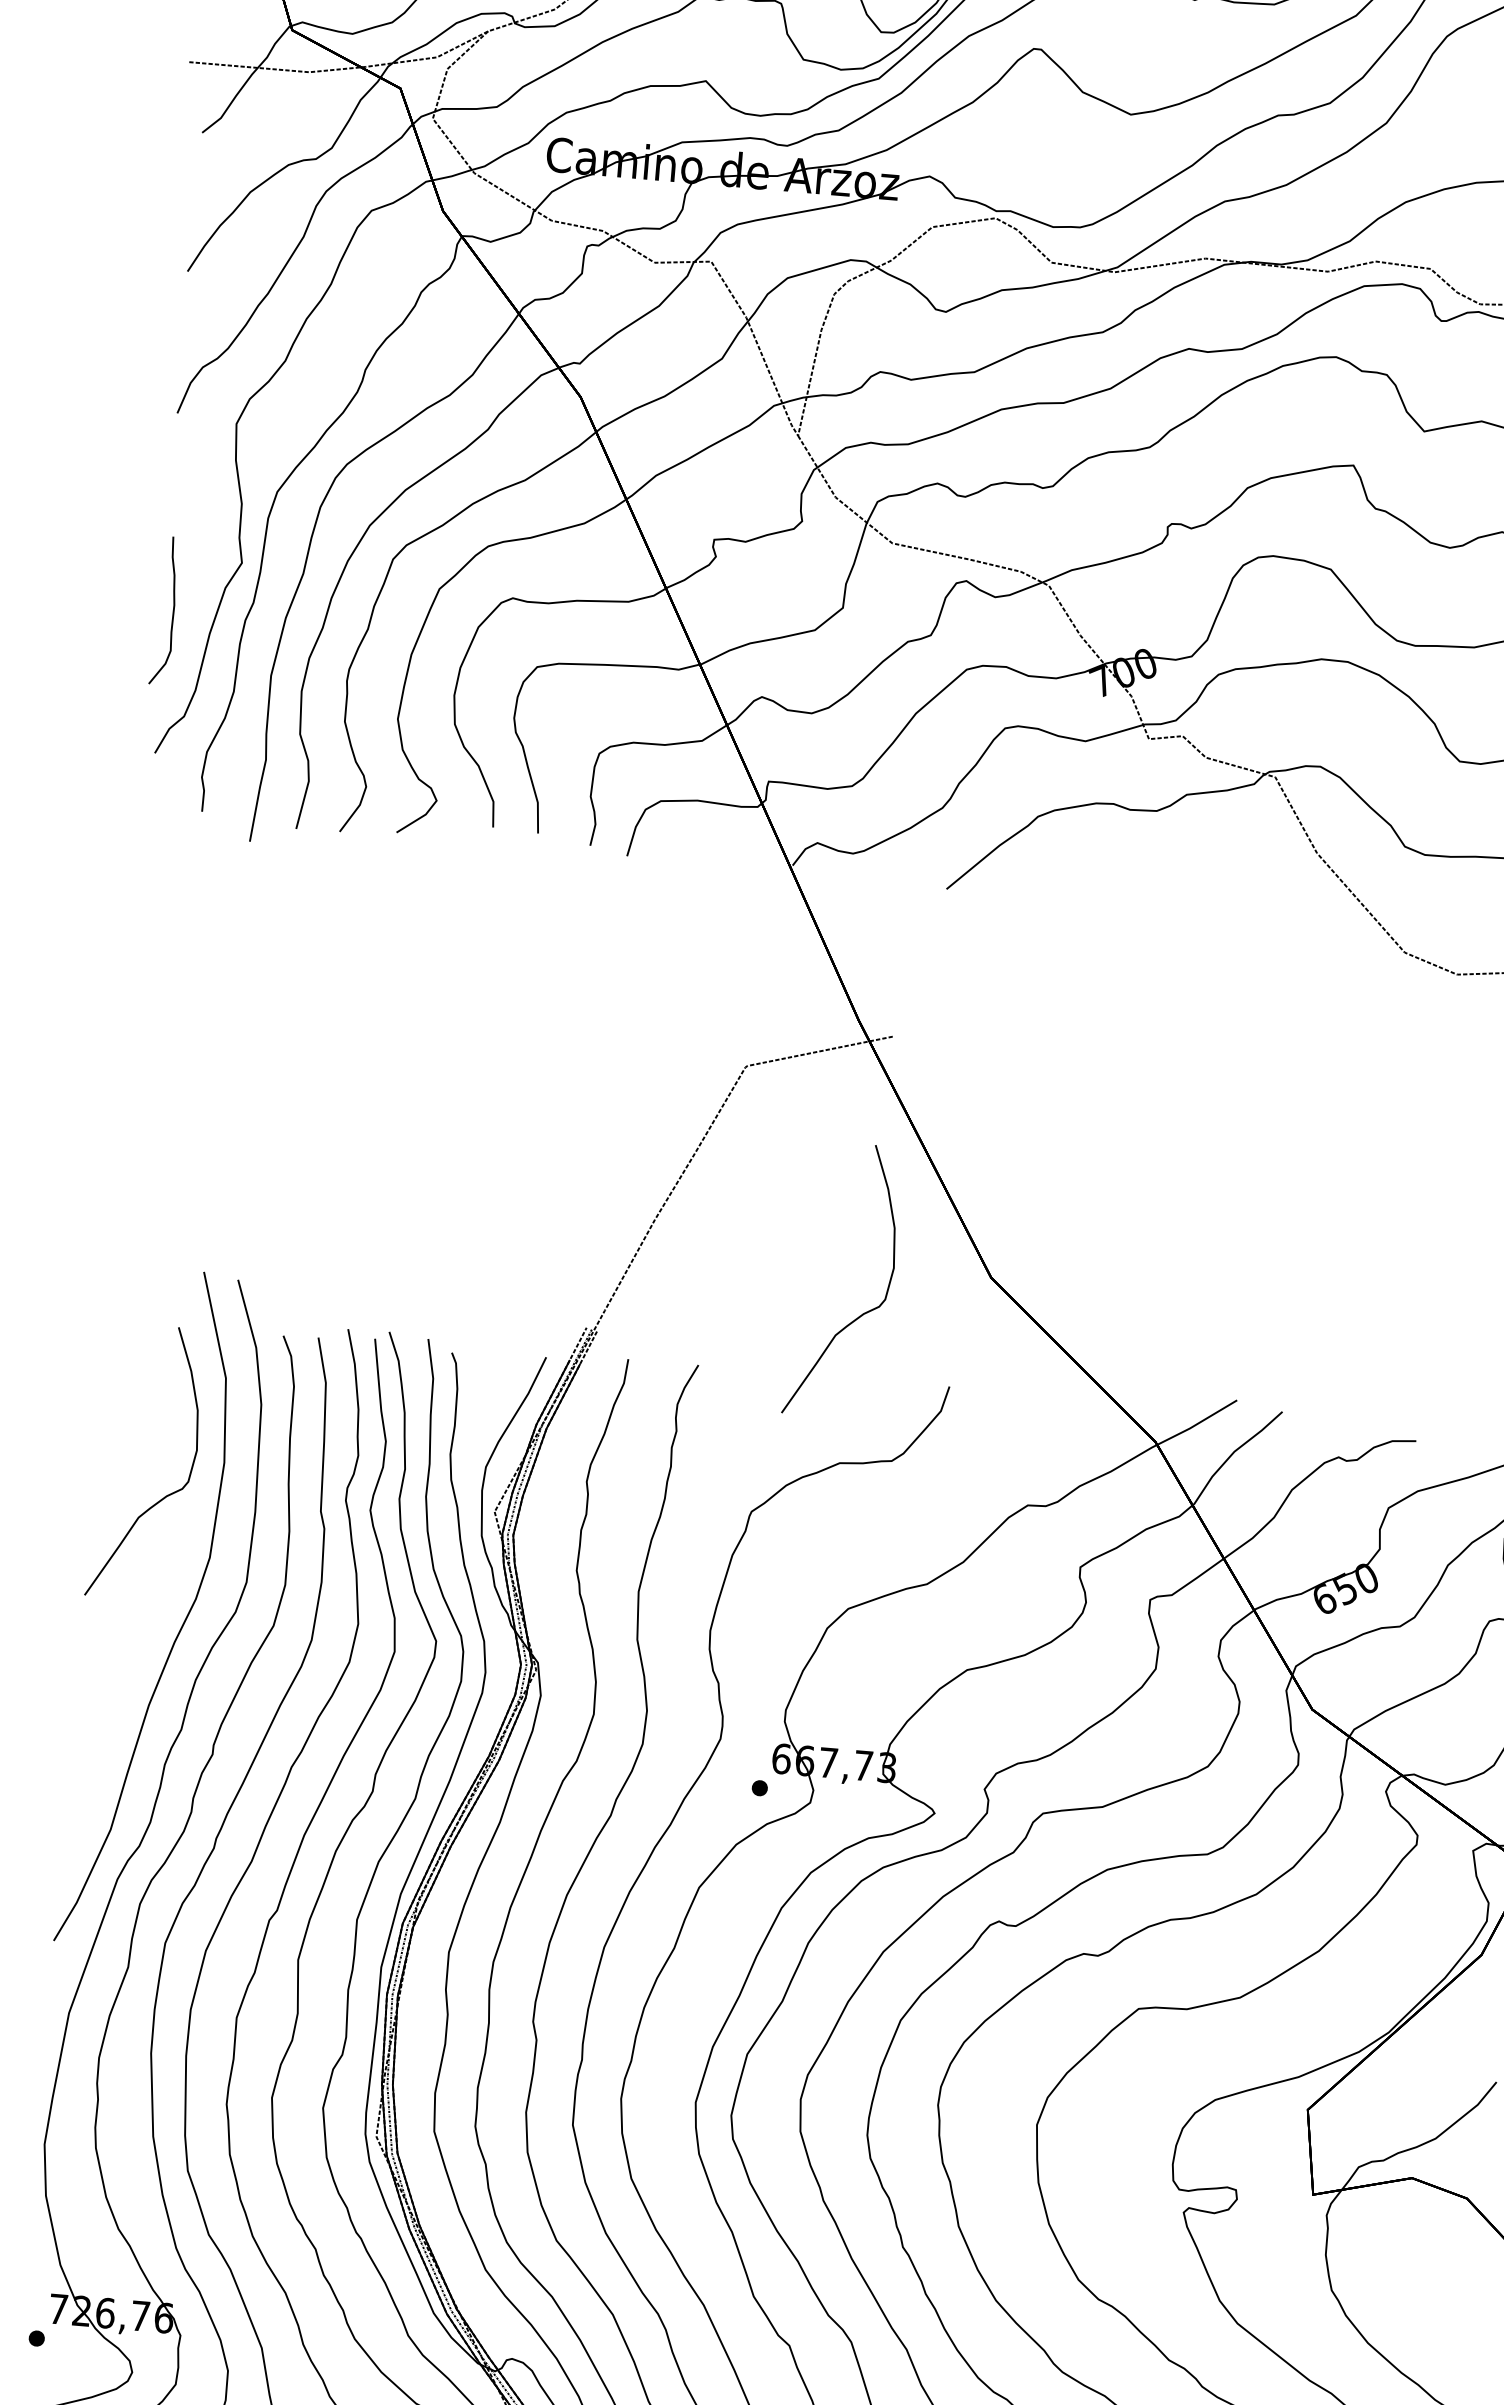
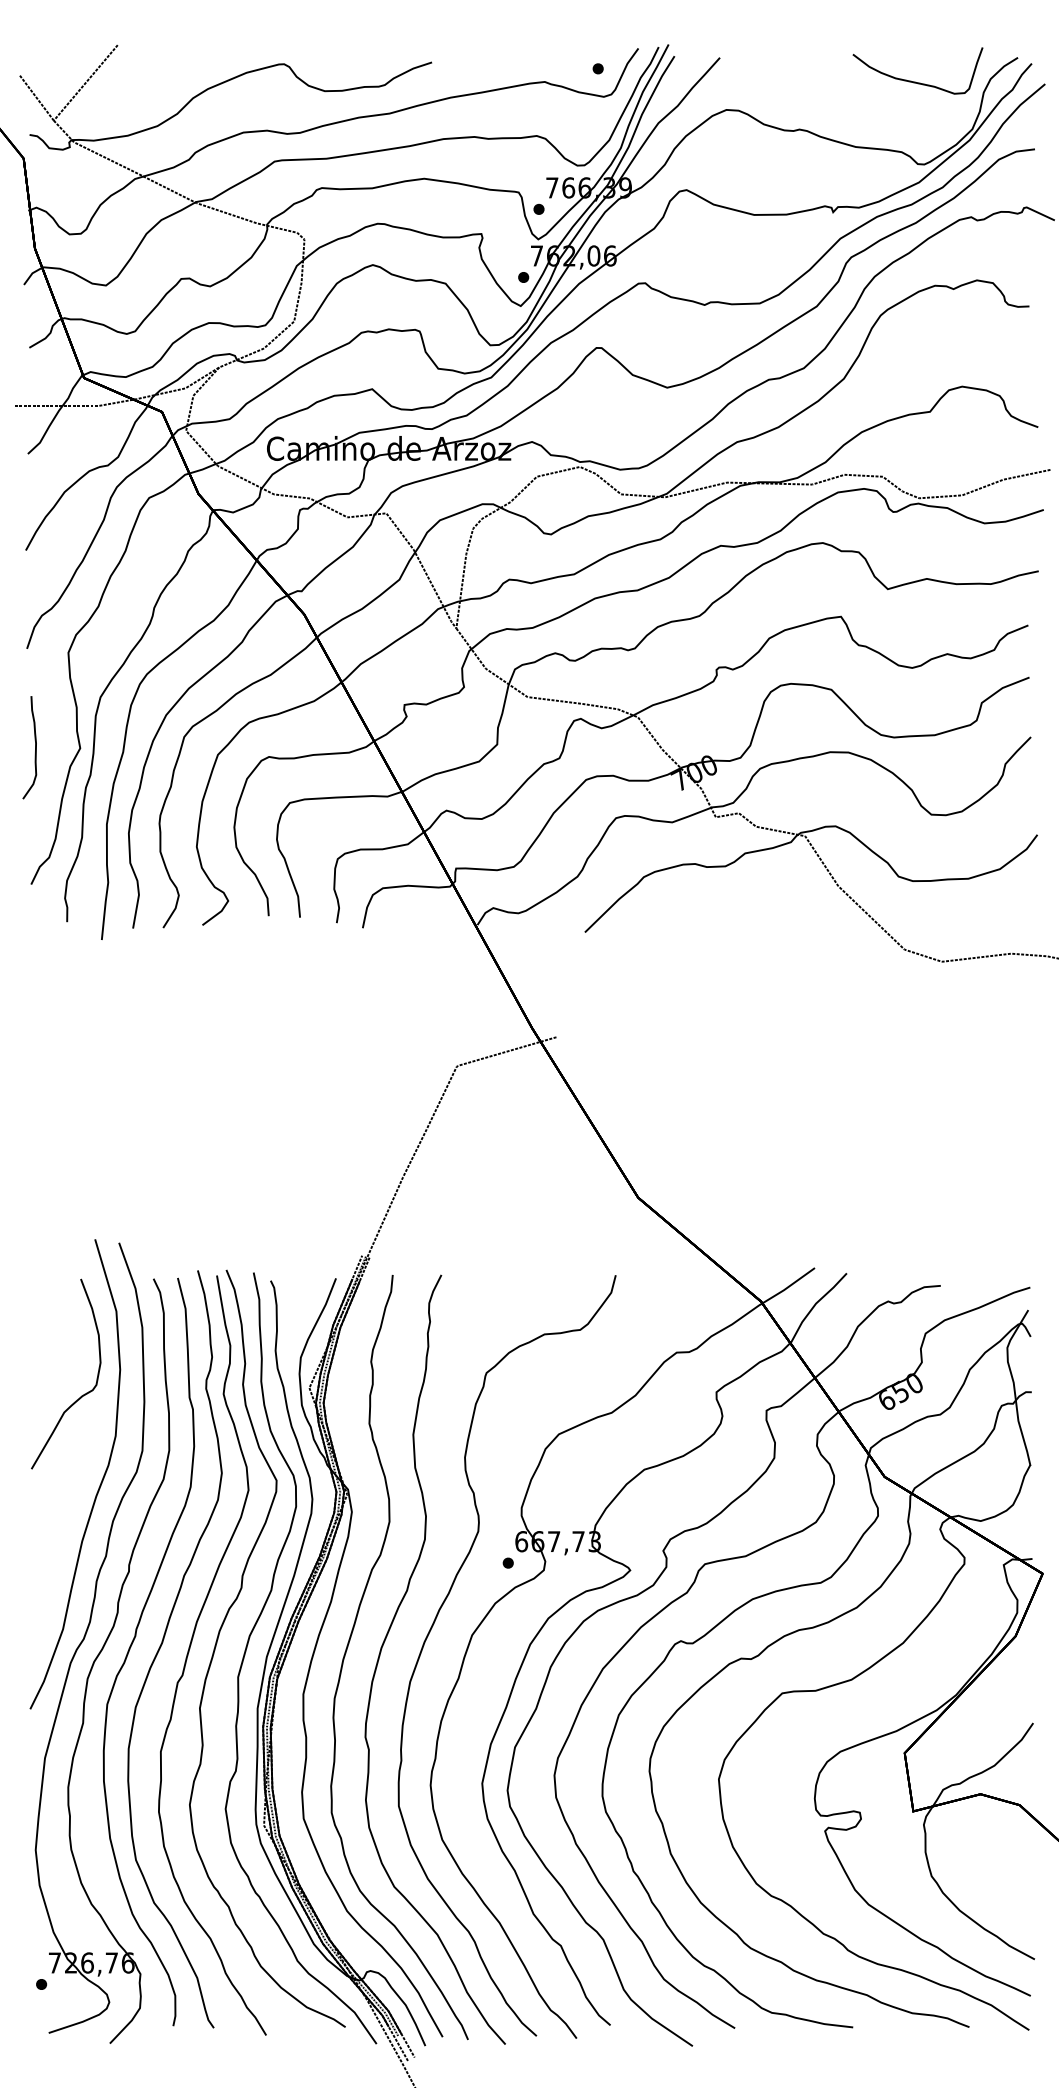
curve: (173, 611) -> (35, 747), moved
curve: (862, 1312) -> (551, 1229), removed

